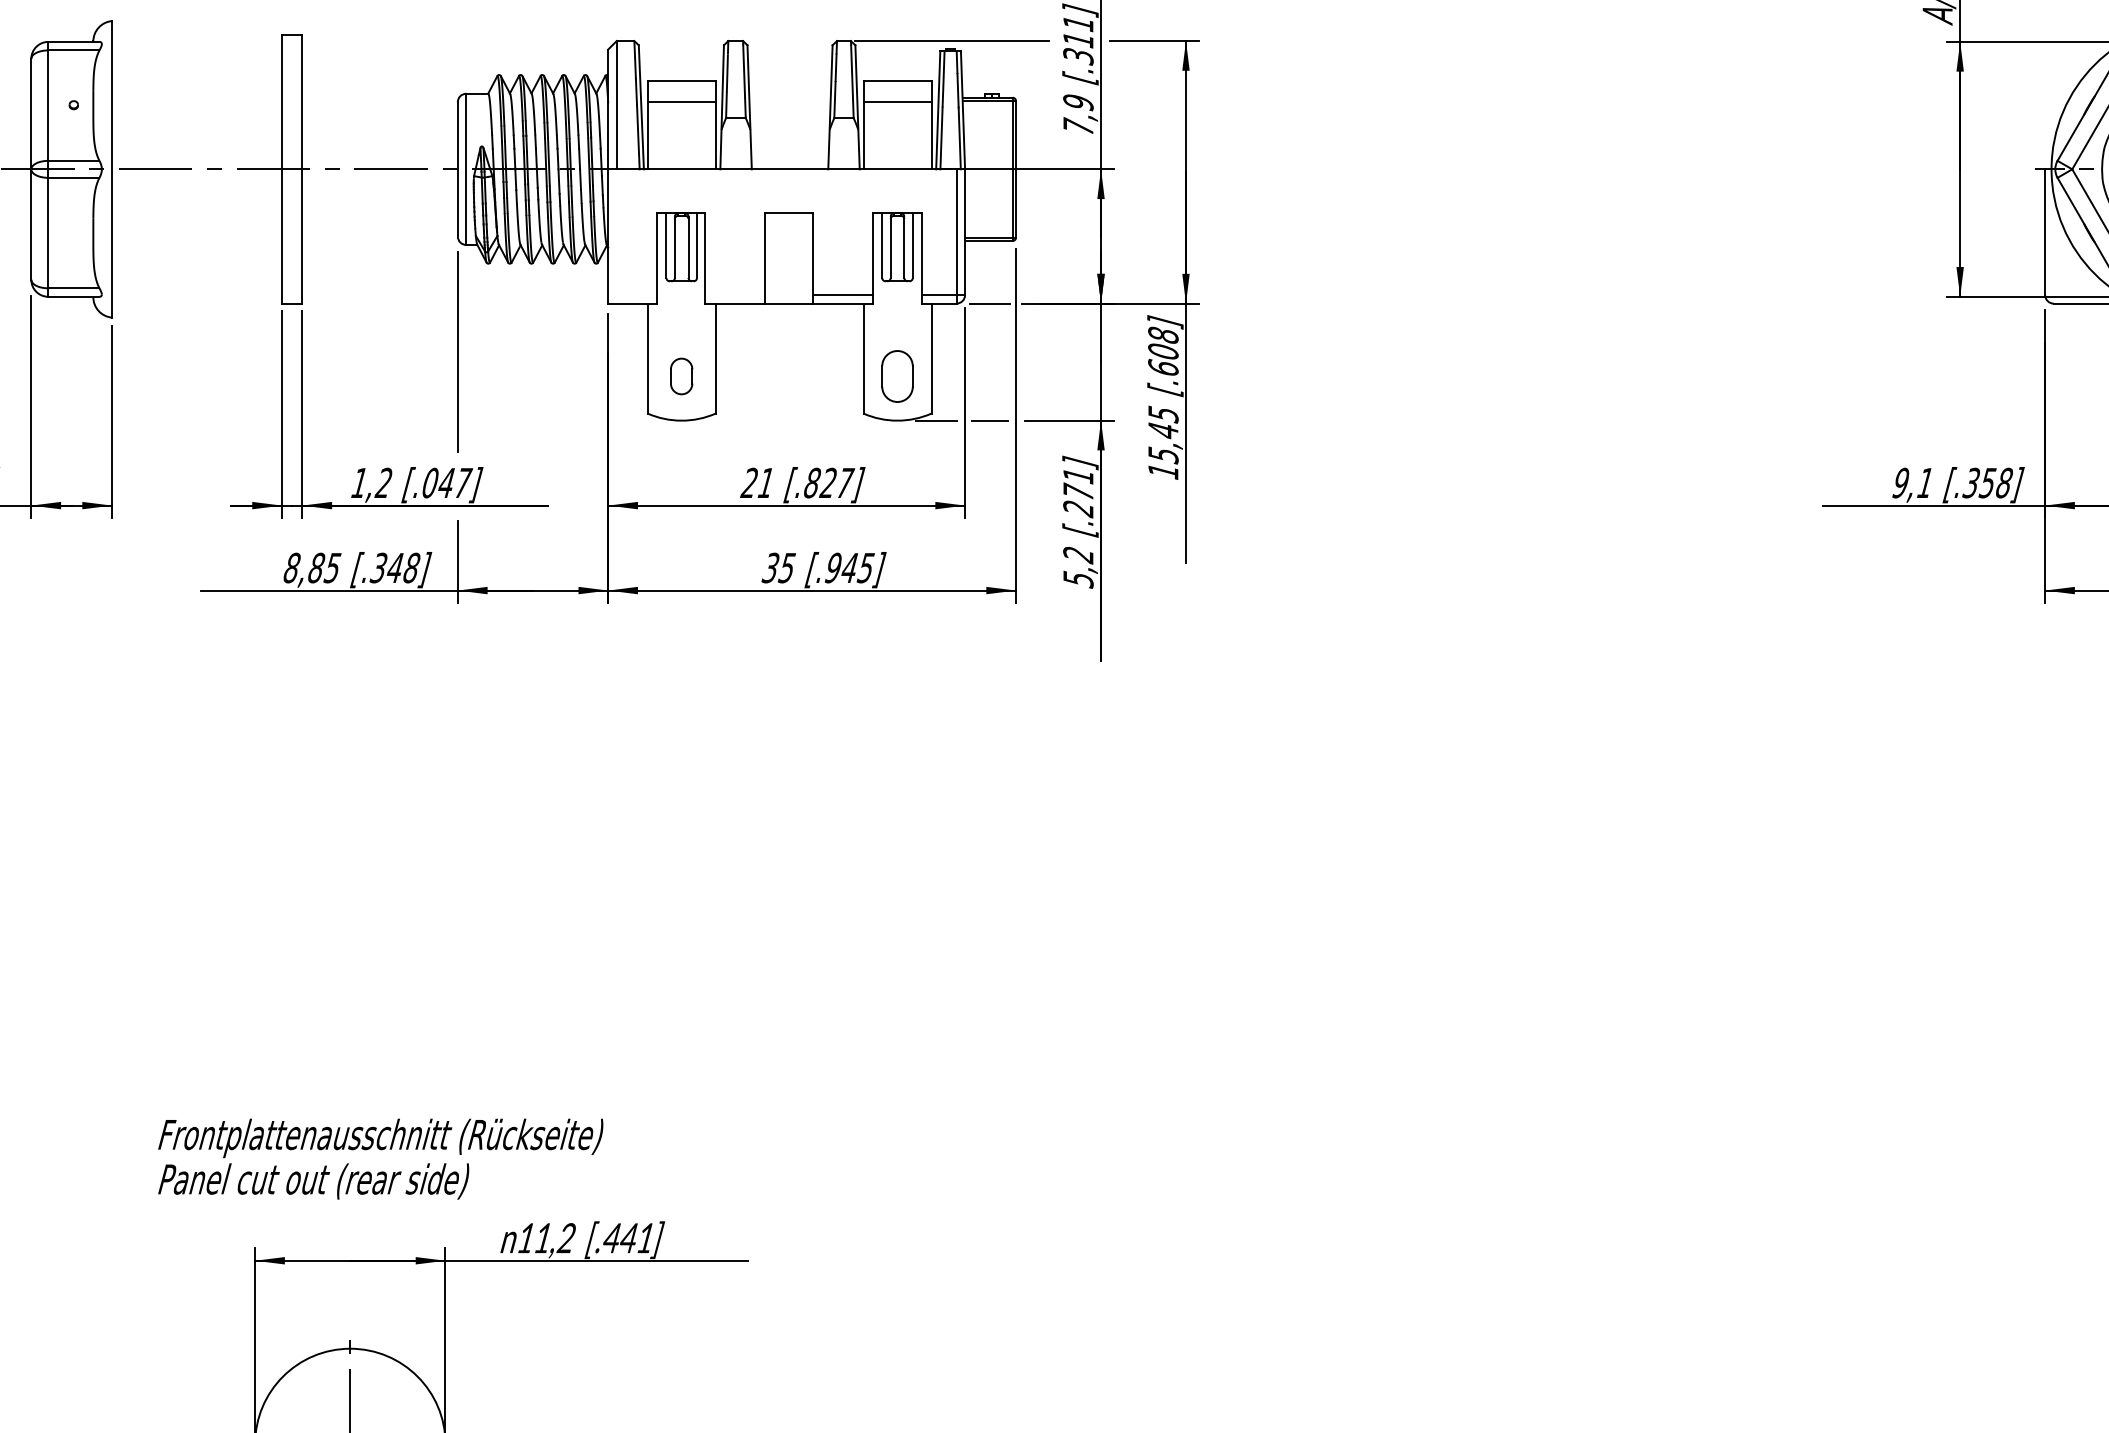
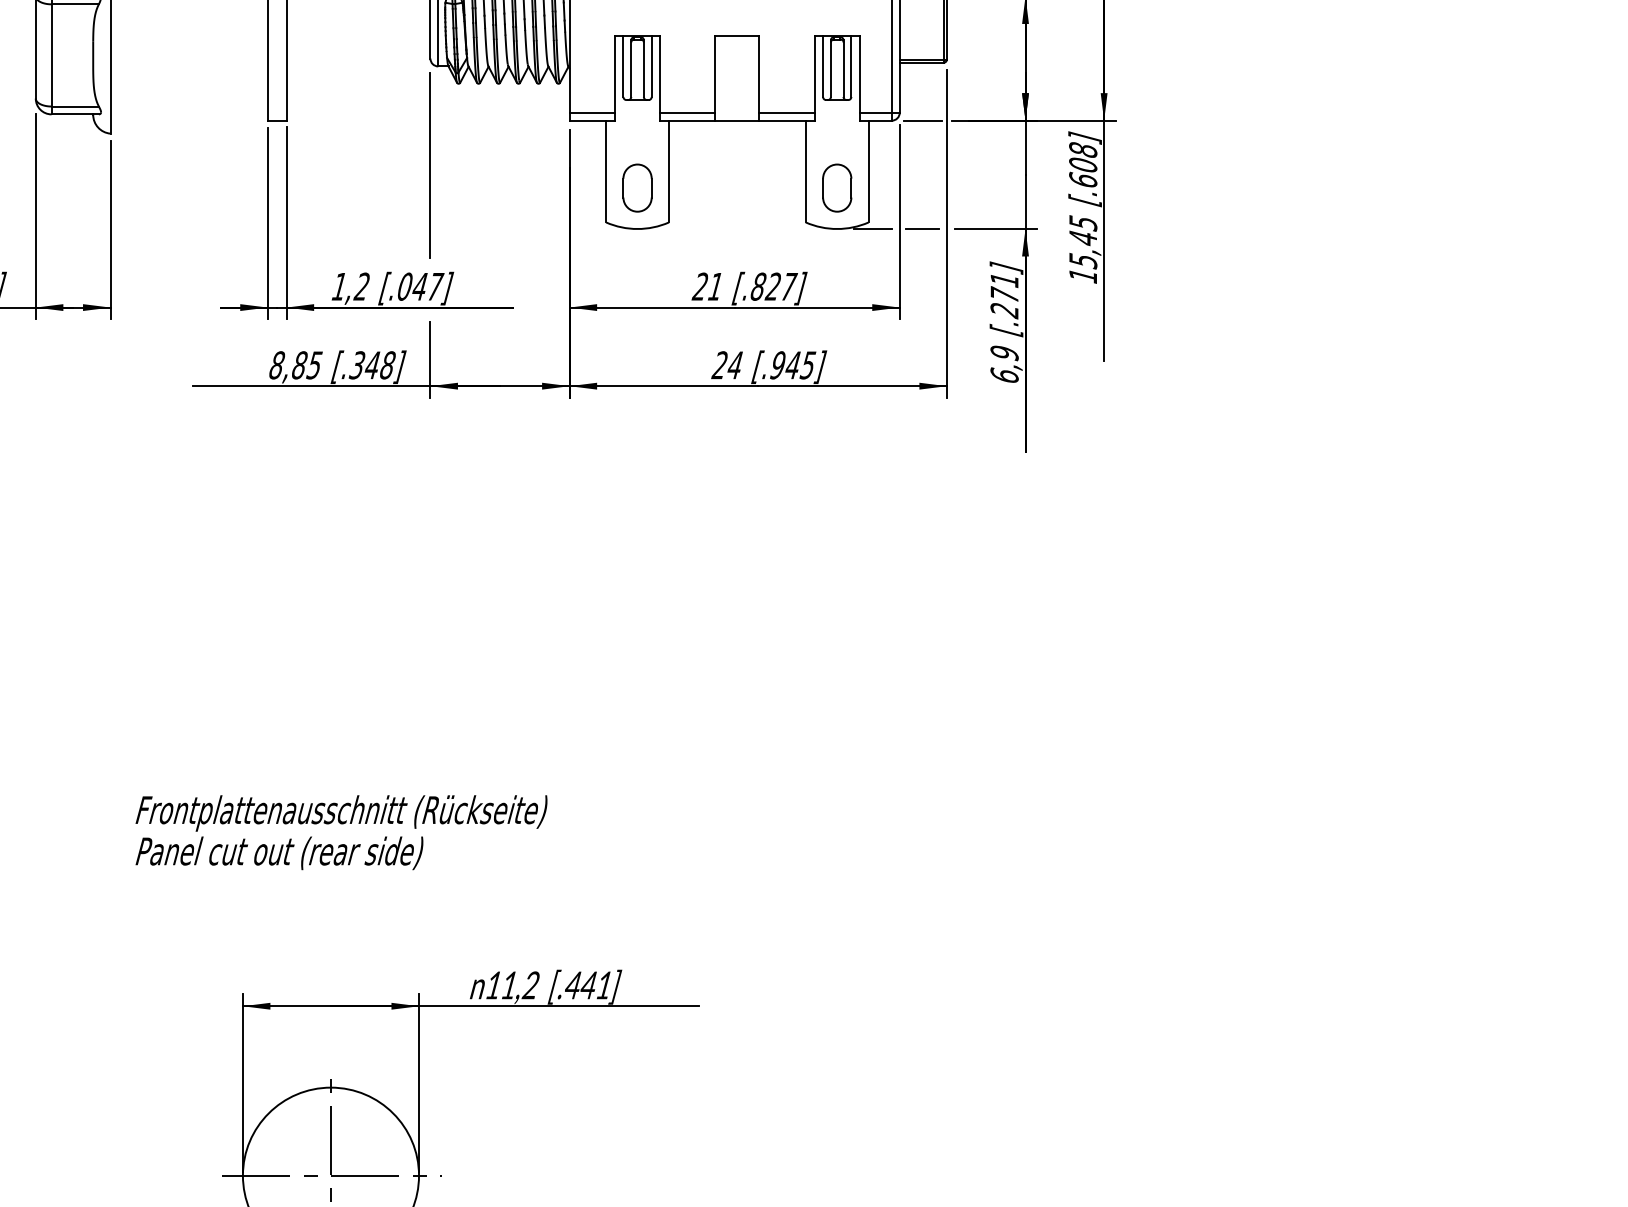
line: (632, 295) -> (592, 113), added
line: (735, 295) -> (687, 113), added
part: (681, 376) -> (637, 188), size x1.43
text: (1078, 567) -> (1004, 364), 5,2 -> 6,9
text: (778, 568) -> (727, 365), 35 -> 24
text: (380, 1158) -> (341, 832), moved

